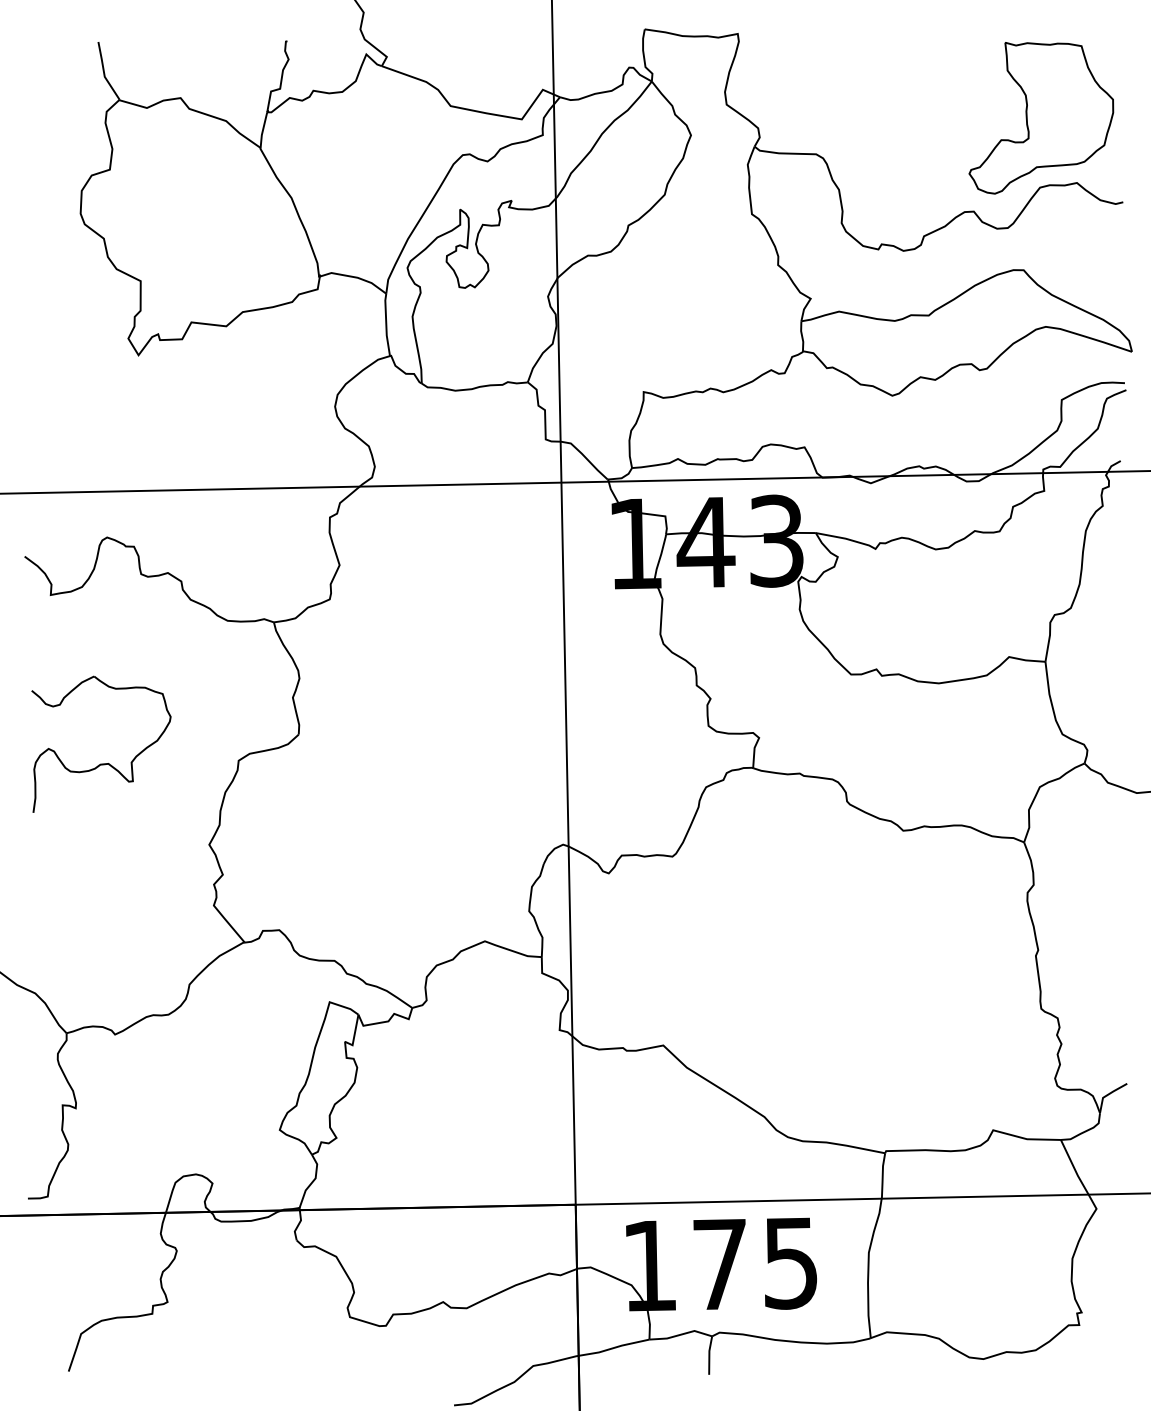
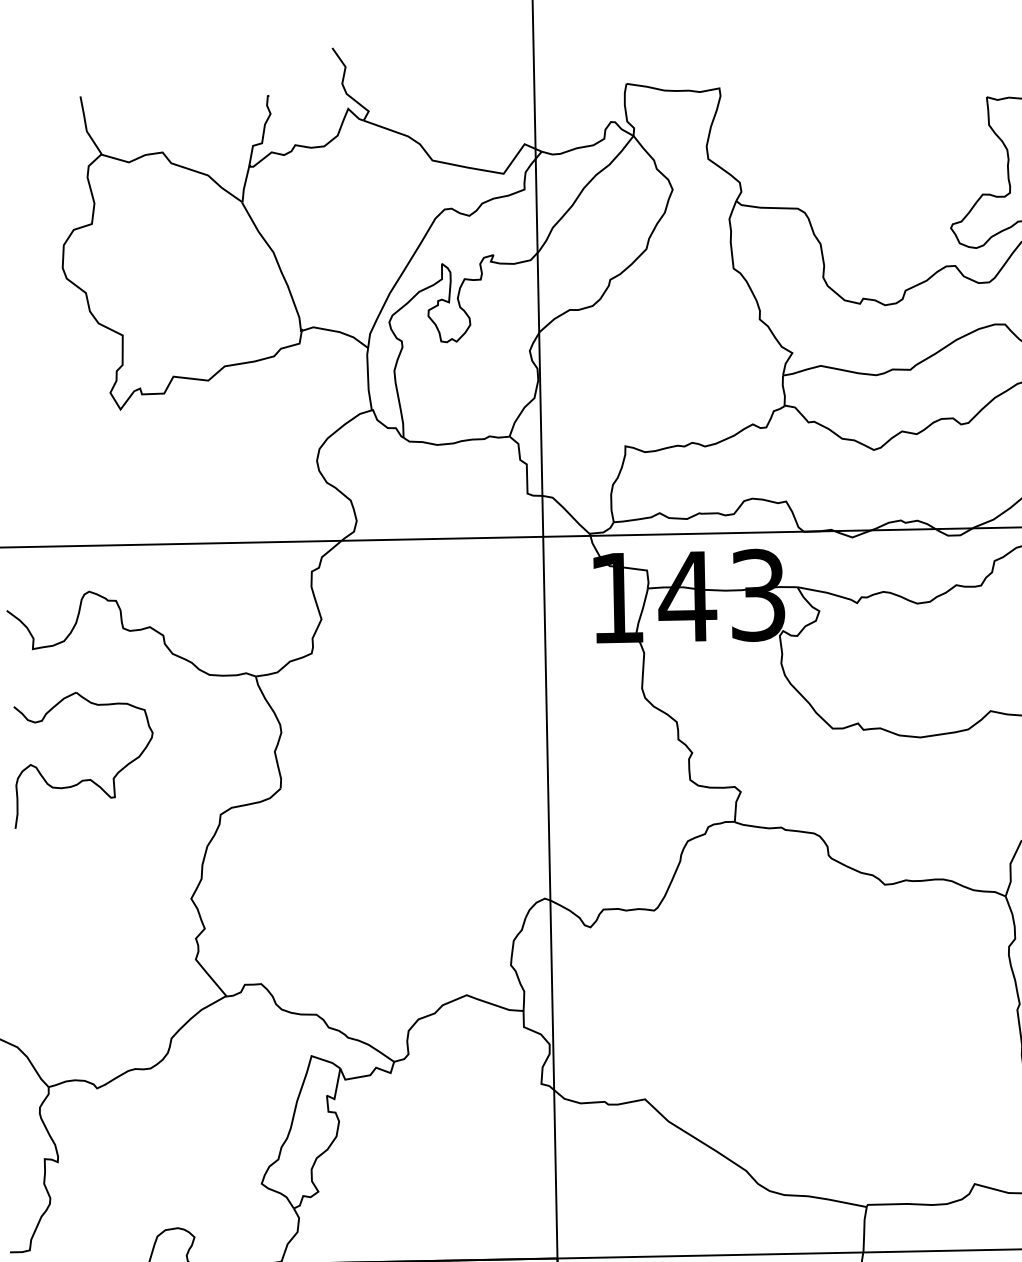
part: (101, 763) -> (83, 779), moved

